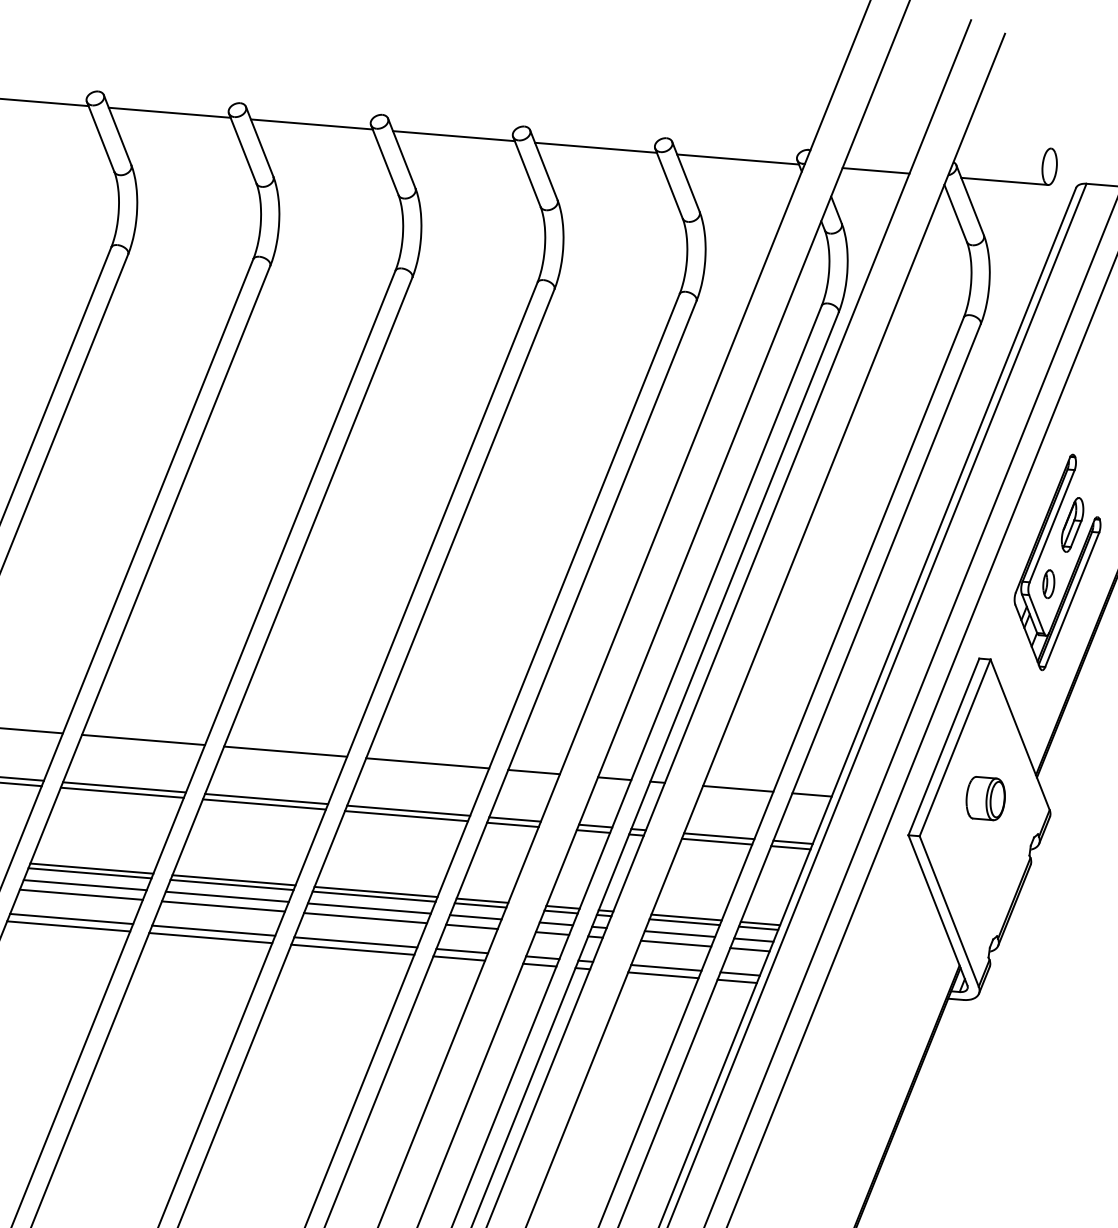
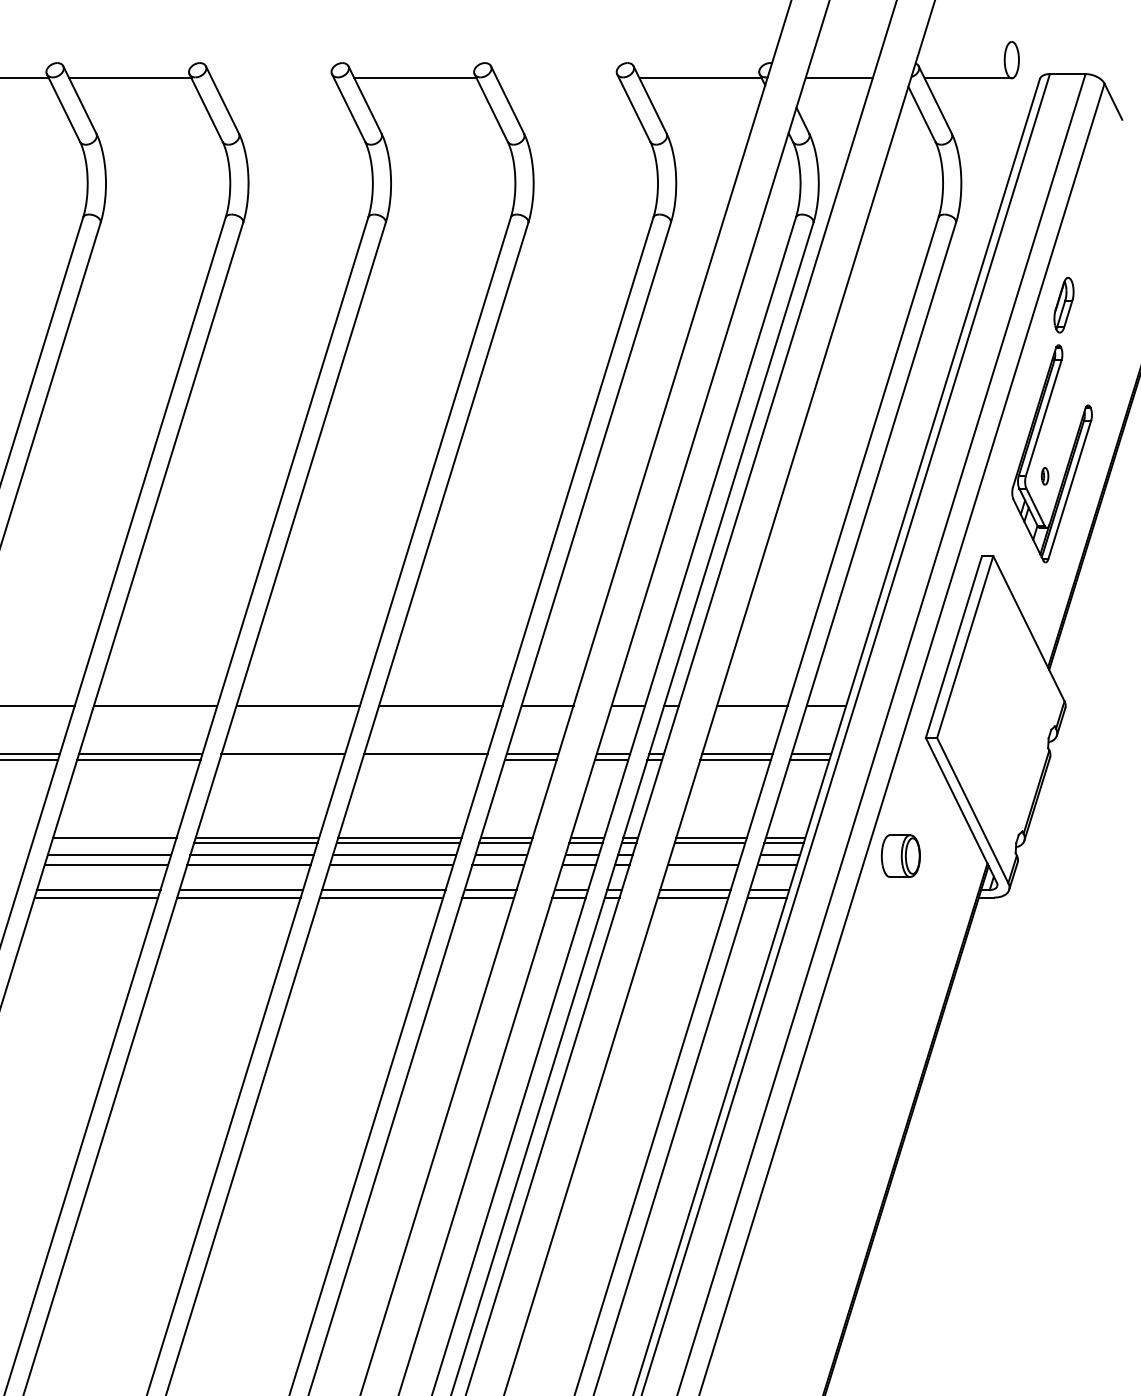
line: (311, 124) -> (272, 78), removed
line: (596, 147) -> (558, 78), removed
part: (1072, 524) -> (1063, 304), moved
part: (1048, 584) -> (1044, 476), size x0.6
part: (985, 797) -> (900, 855), moved
line: (264, 804) -> (281, 760), removed
line: (405, 816) -> (423, 760), removed
line: (90, 872) -> (113, 842), removed
line: (679, 934) -> (705, 855), removed

